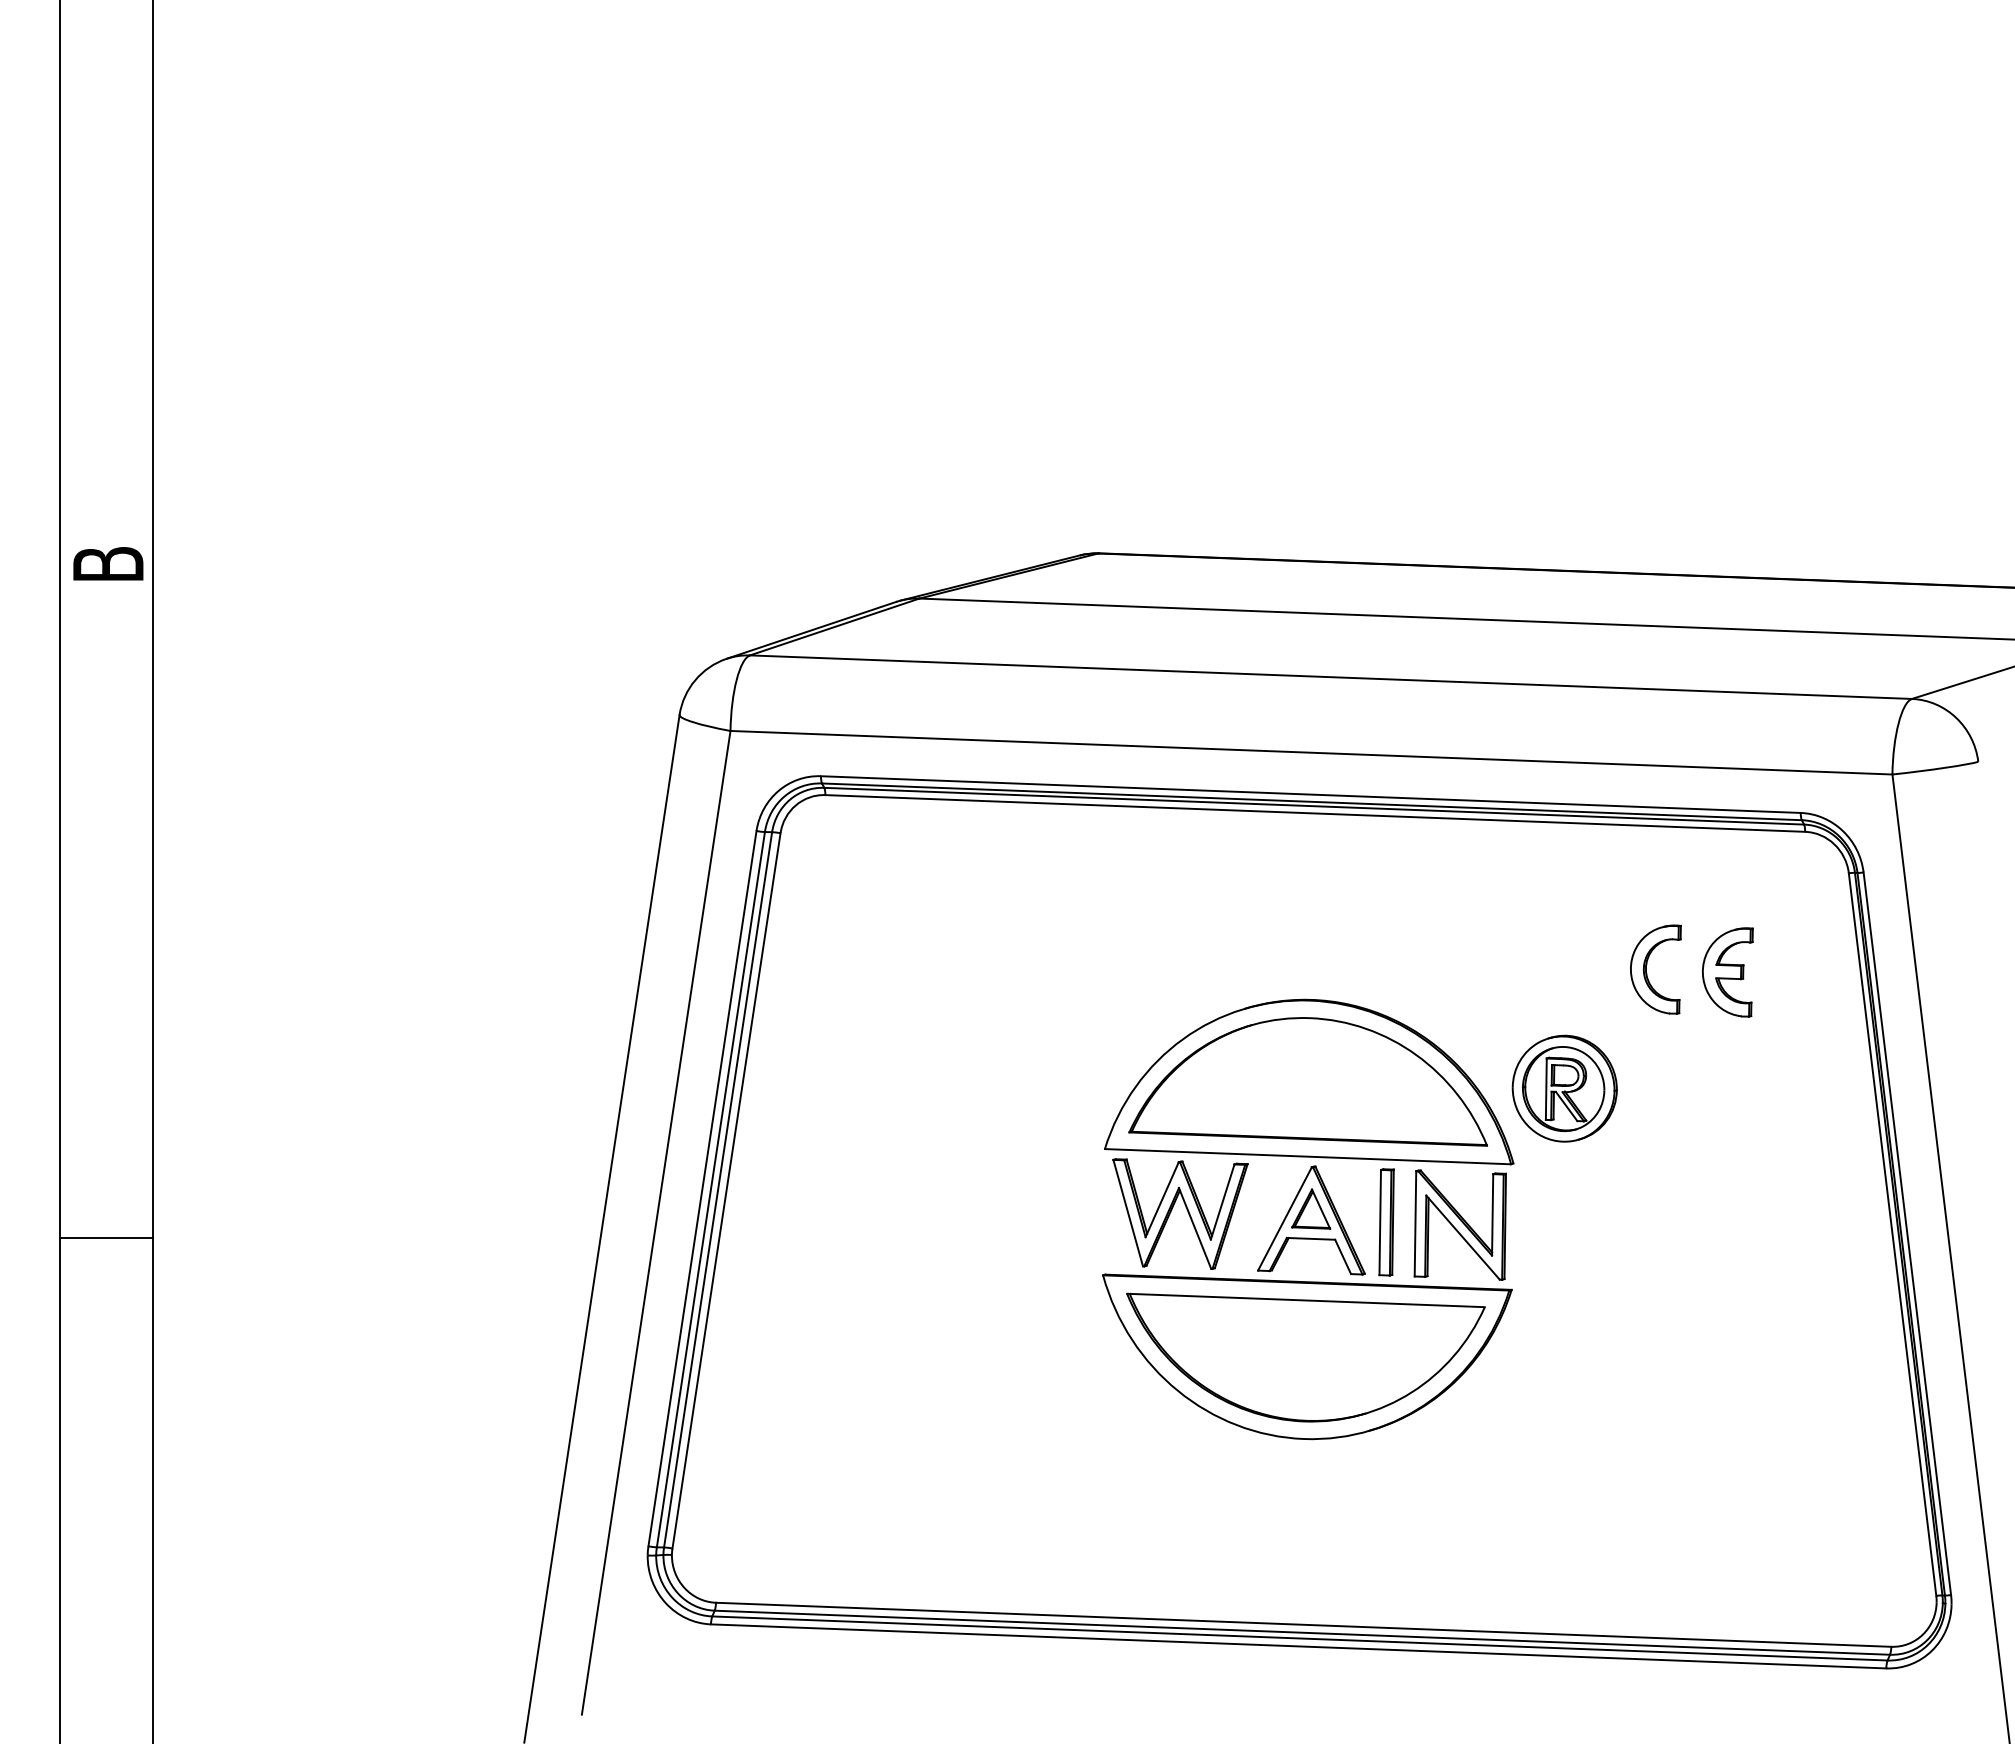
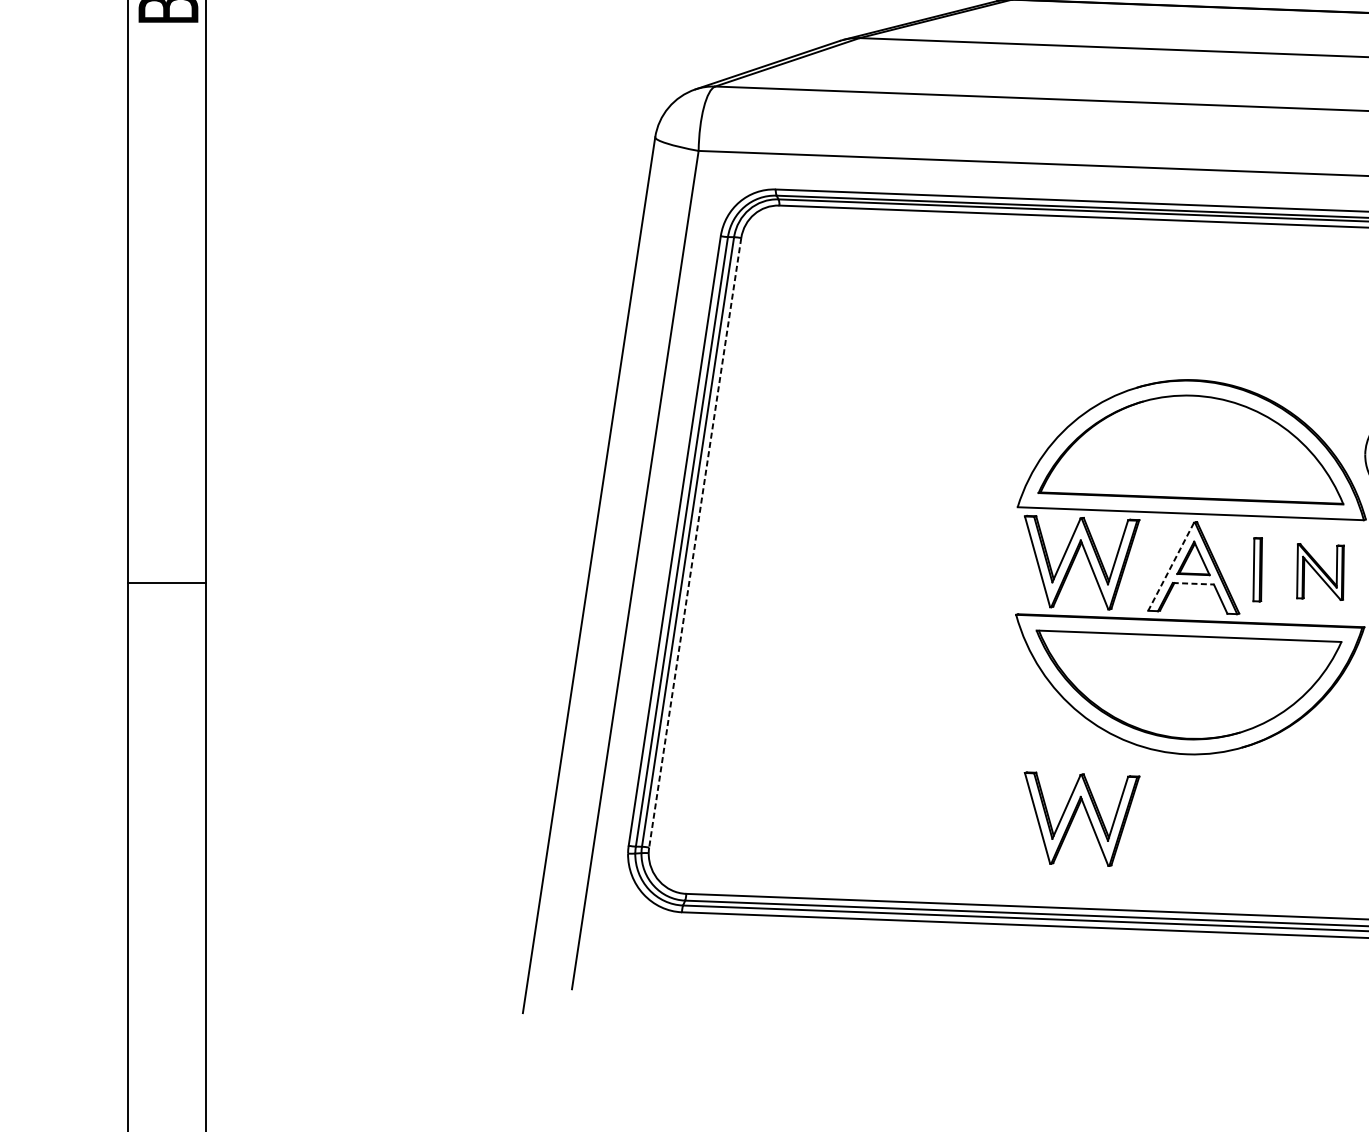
line: (726, 1190) -> (695, 542), solid -> dashed
line: (1284, 1219) -> (1170, 567), solid -> dashed
part: (1386, 1222) -> (1257, 569), size x0.7
part: (1459, 1224) -> (1319, 571), size x0.6
line: (1311, 1238) -> (1193, 583), solid -> dashed
part: (1187, 1513) -> (1088, 817), added

